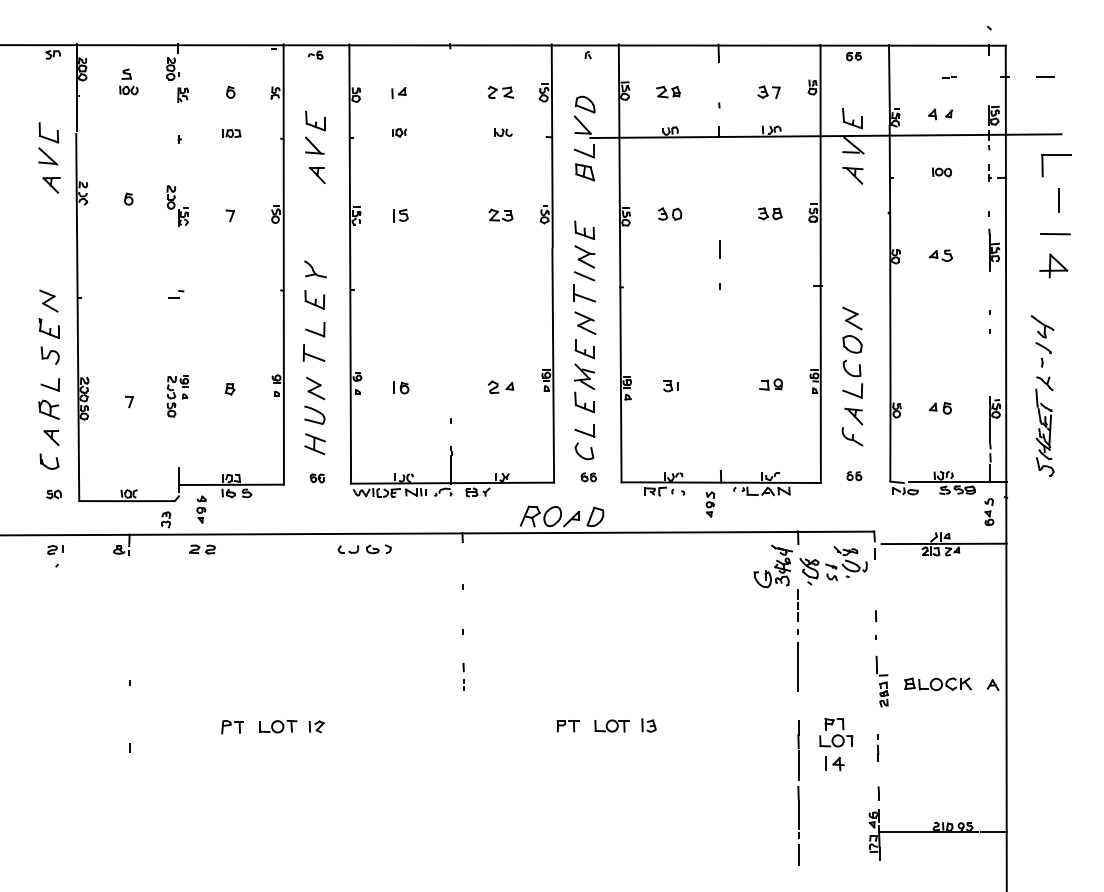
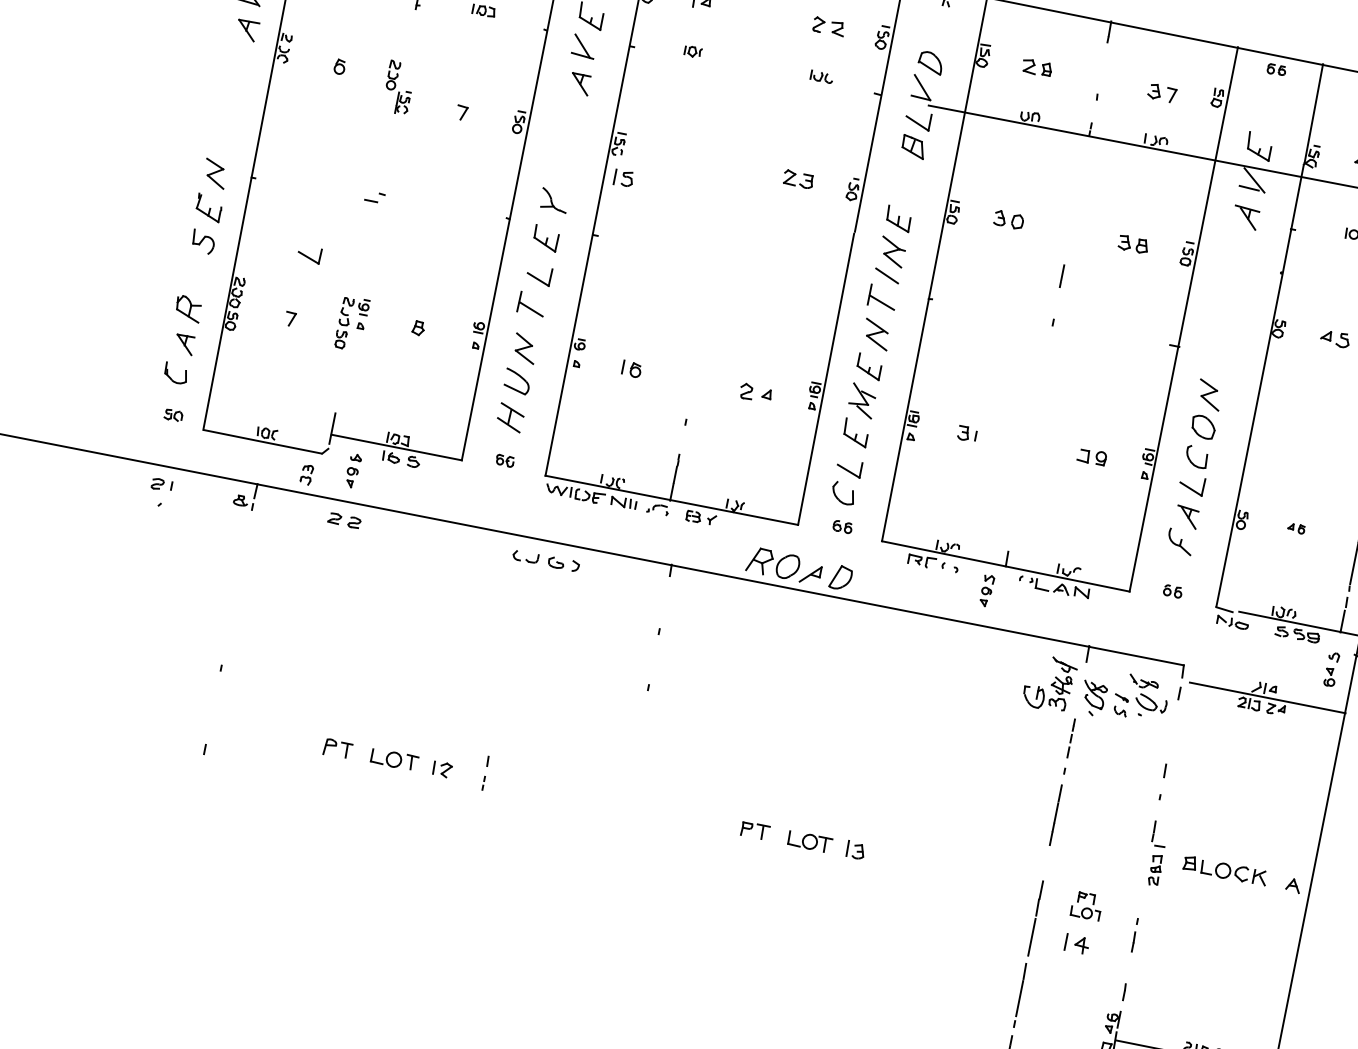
part: (400, 215) -> (623, 178), moved
part: (49, 384) -> (308, 253), moved
part: (939, 408) -> (1295, 528), size x0.6
part: (463, 676) -> (485, 772), moved
part: (836, 732) -> (1087, 905), size x0.7

